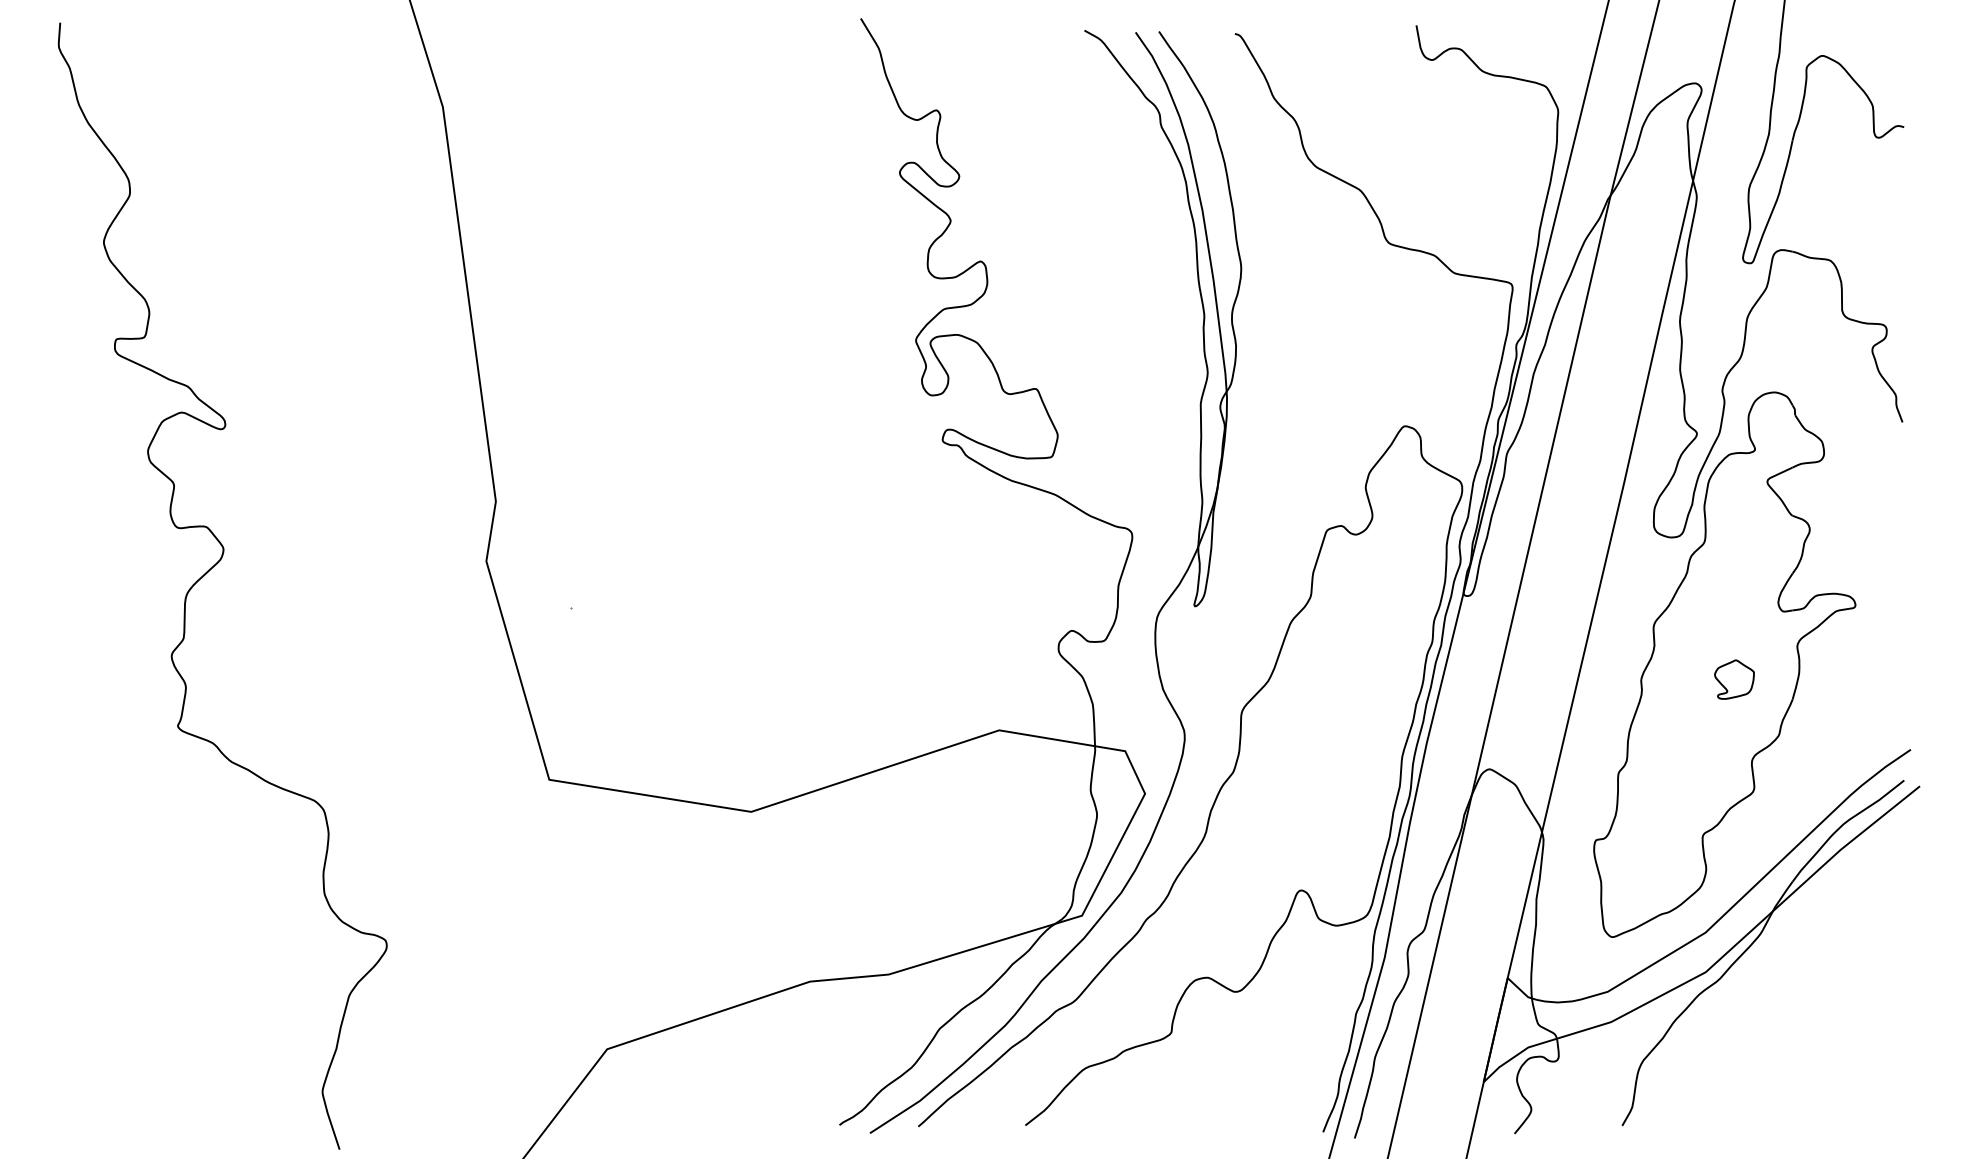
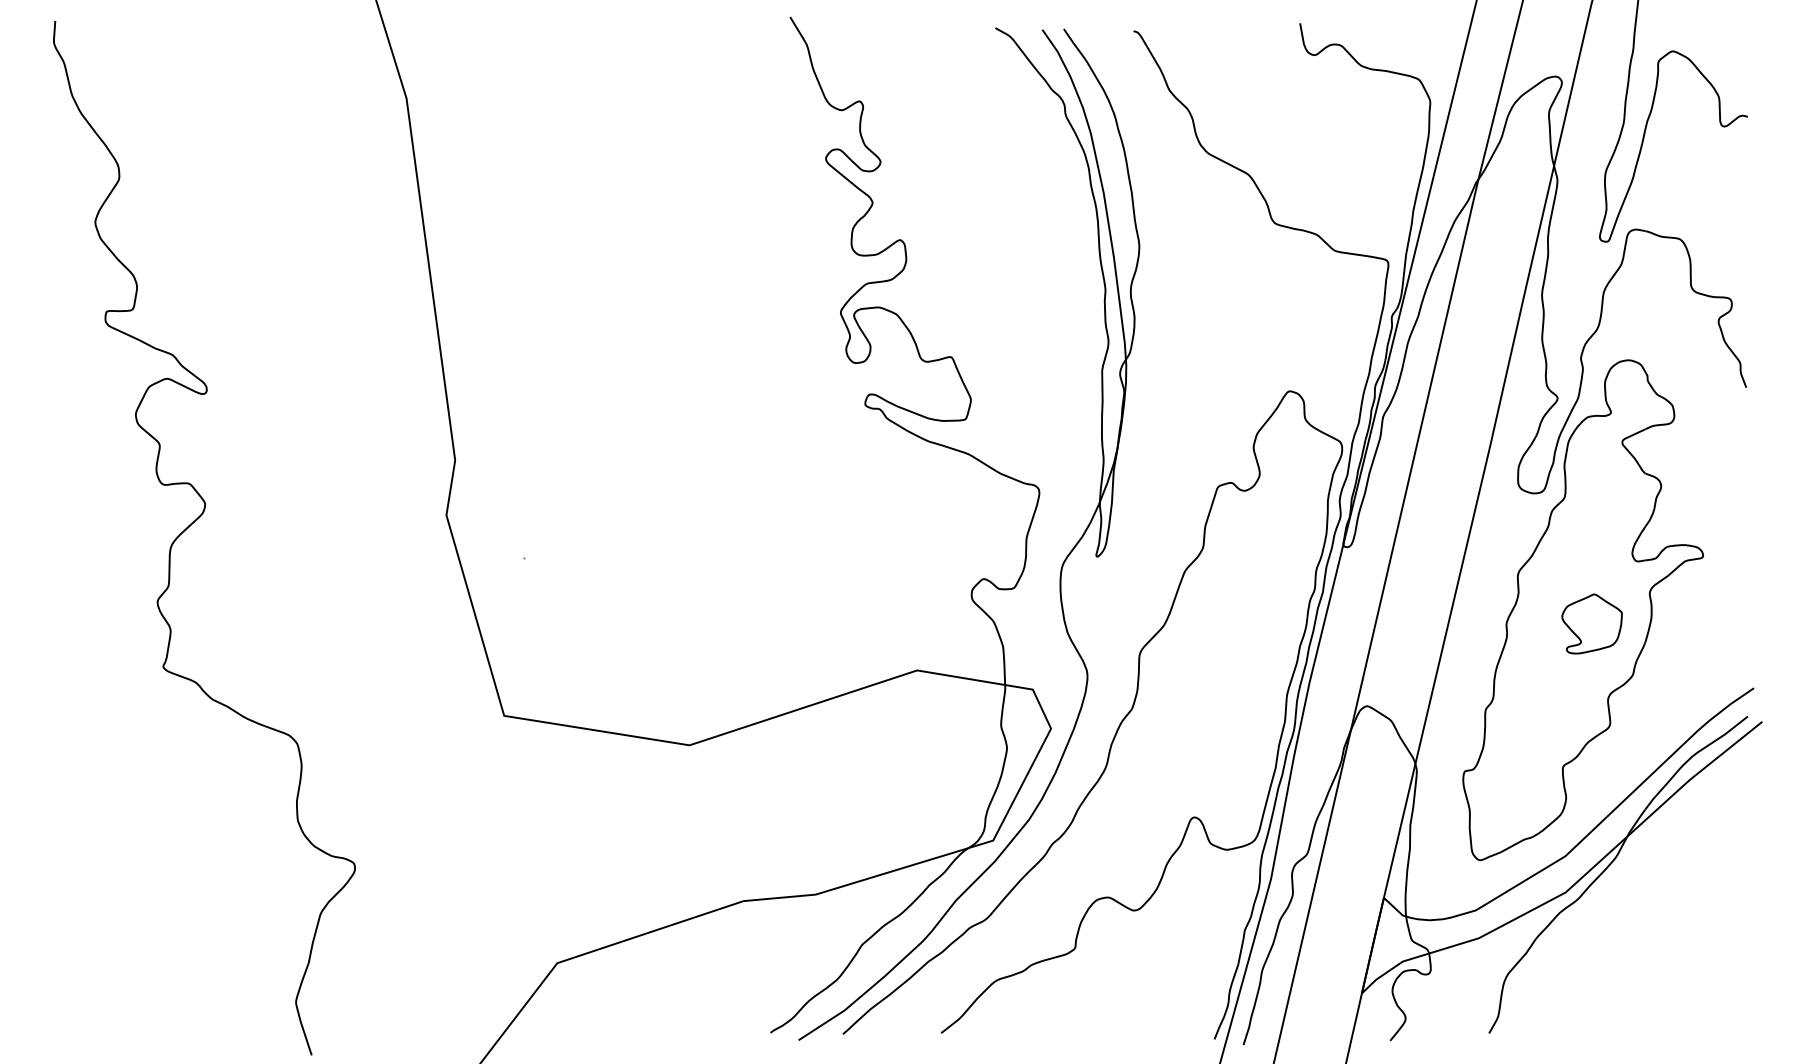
part: (1734, 679) -> (1592, 623), size x1.67

